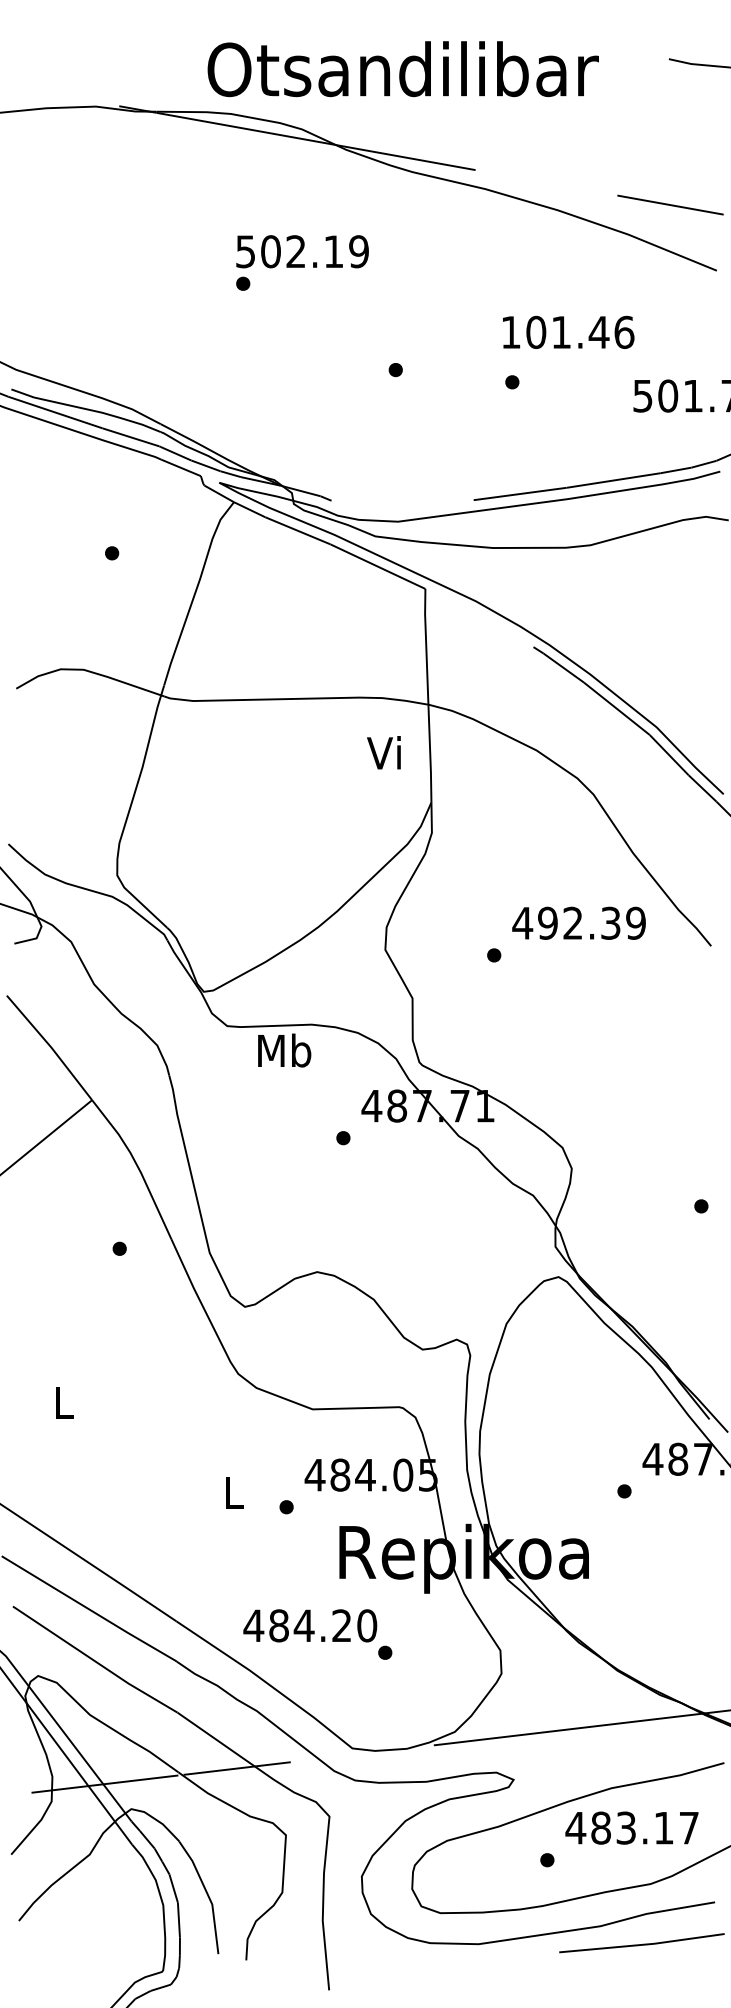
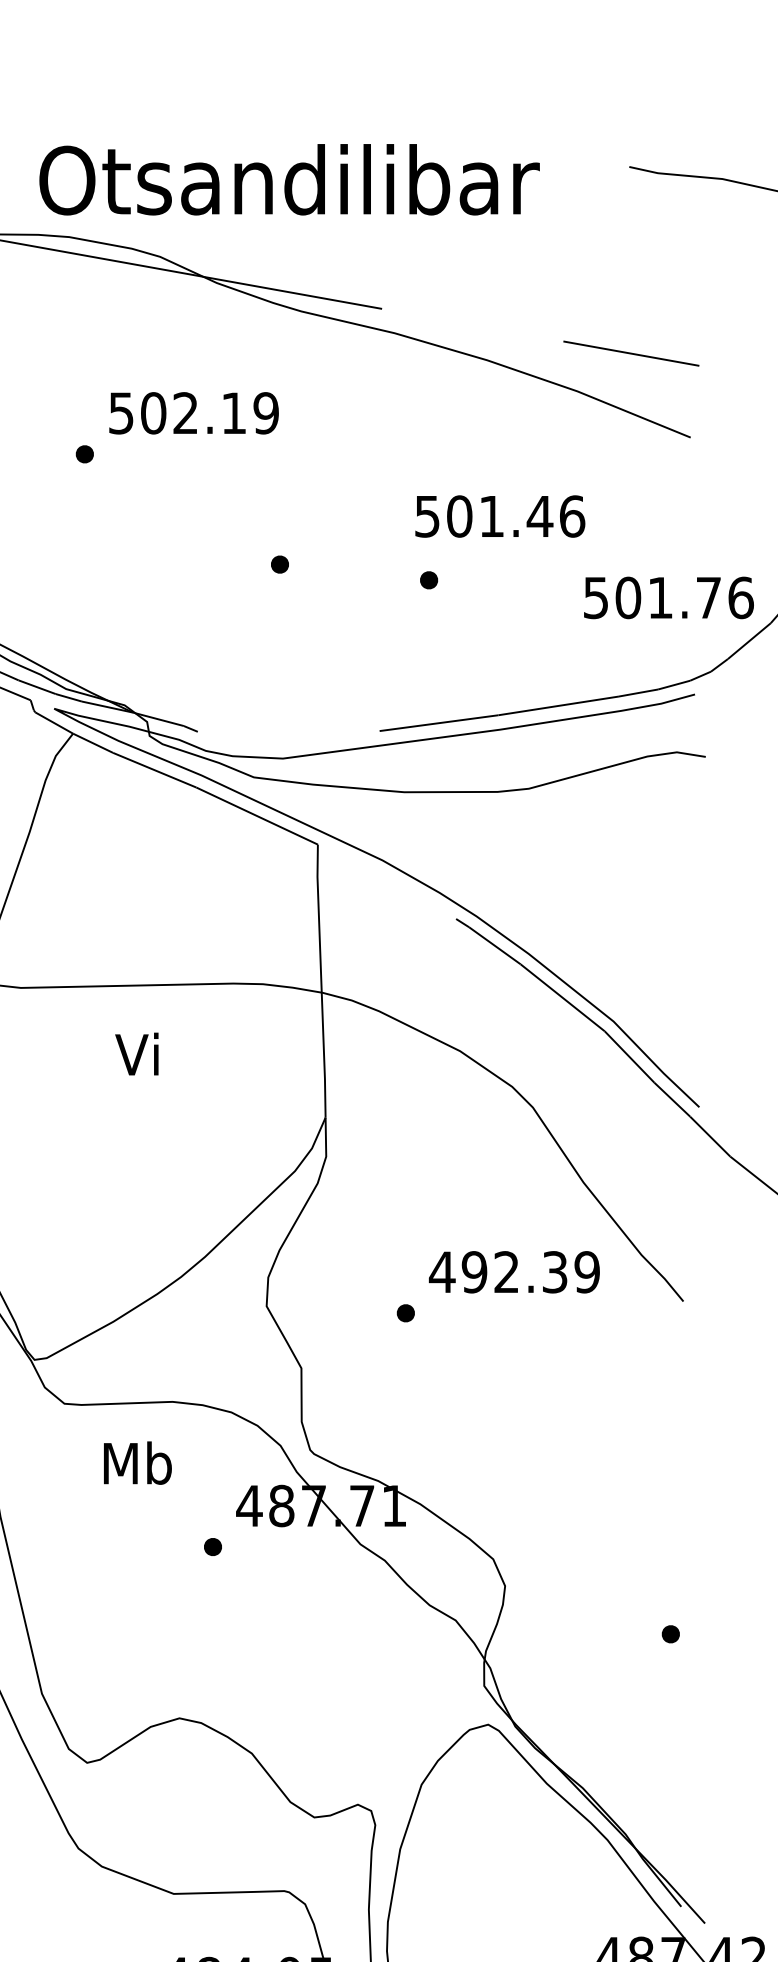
text: (302, 251) -> (193, 412), moved
text: (510, 332) -> (426, 516), 101.46 -> 501.46
text: (383, 752) -> (136, 1053), moved
text: (284, 1050) -> (137, 1463), moved

